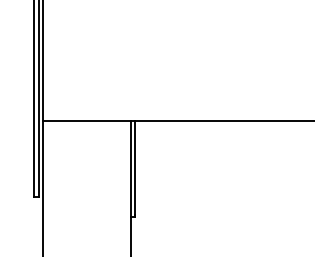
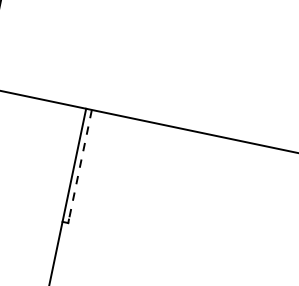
line: (135, 167) -> (80, 164), solid -> dashed

